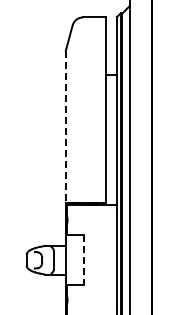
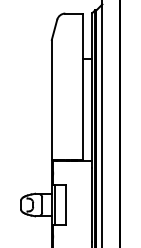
line: (65, 127) -> (51, 100), dashed -> solid
line: (70, 260) -> (55, 205), added
line: (84, 260) -> (66, 205), dashed -> solid

